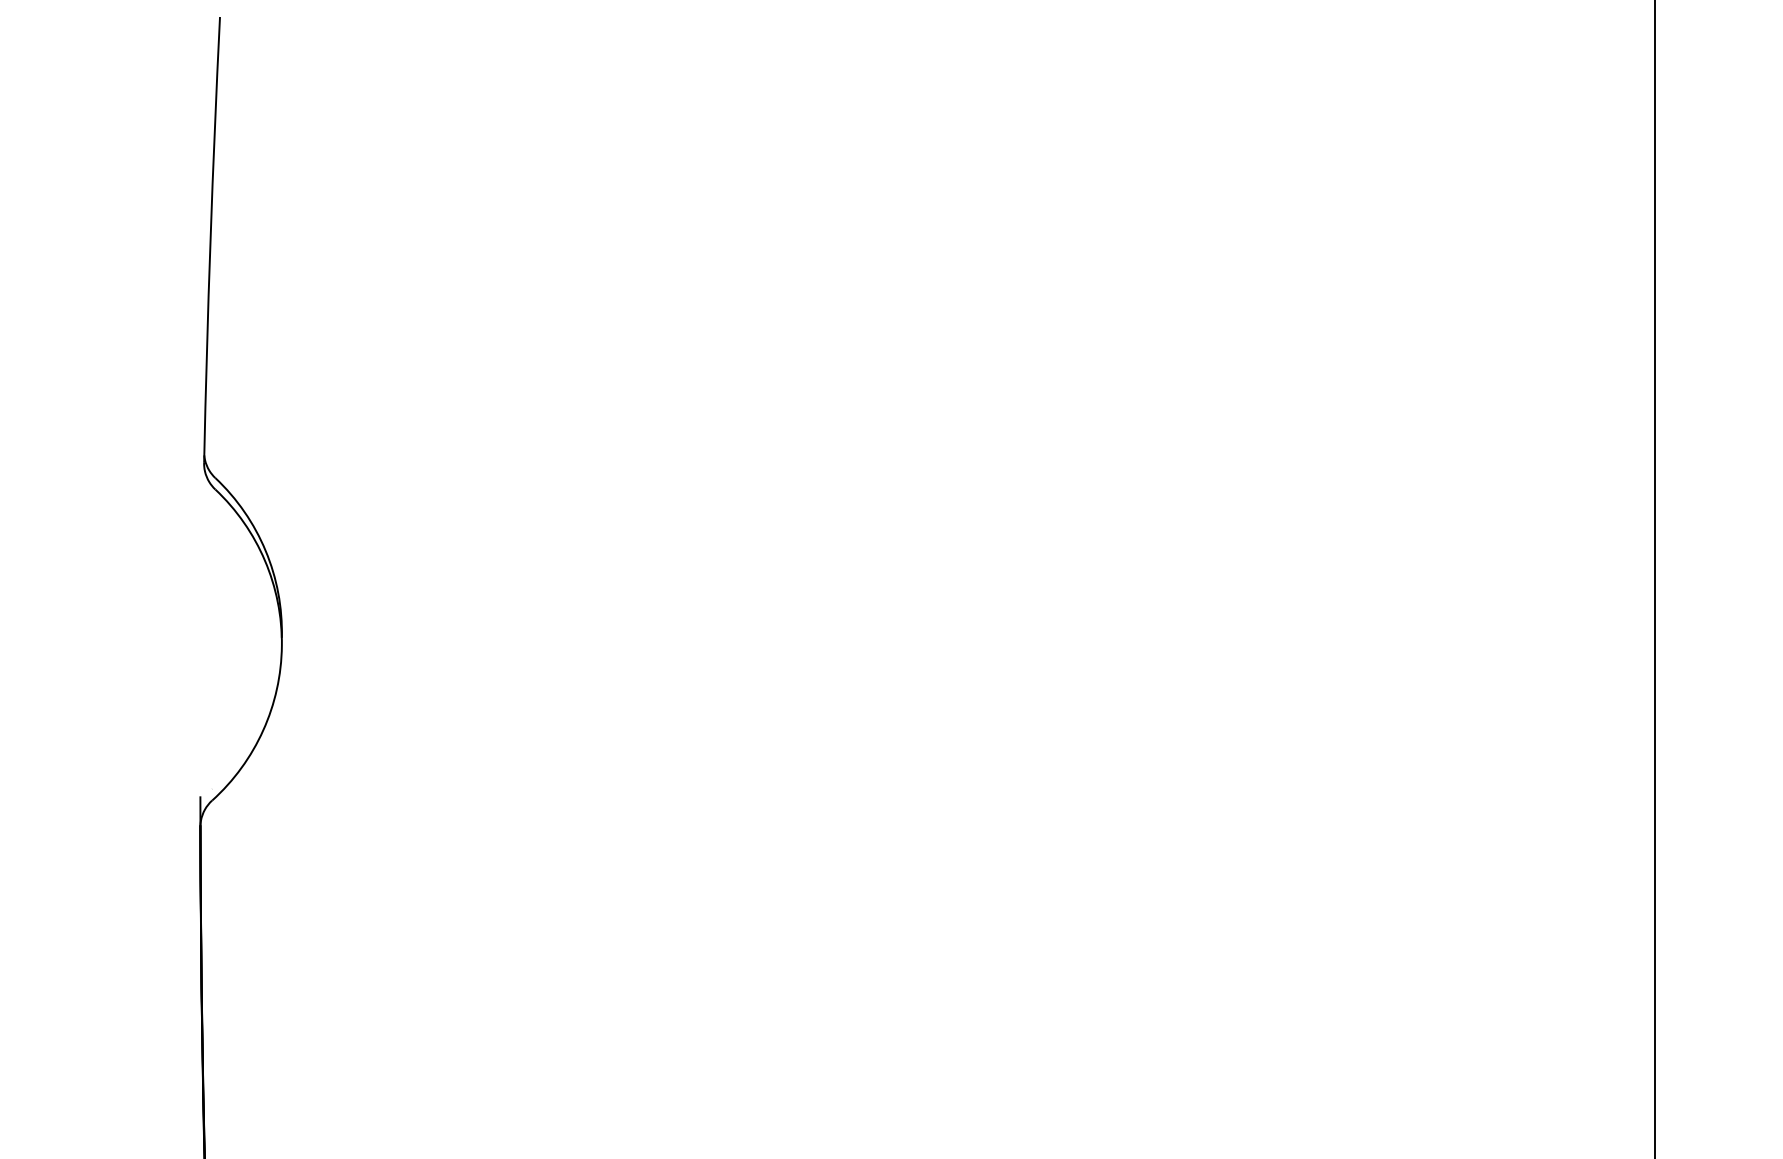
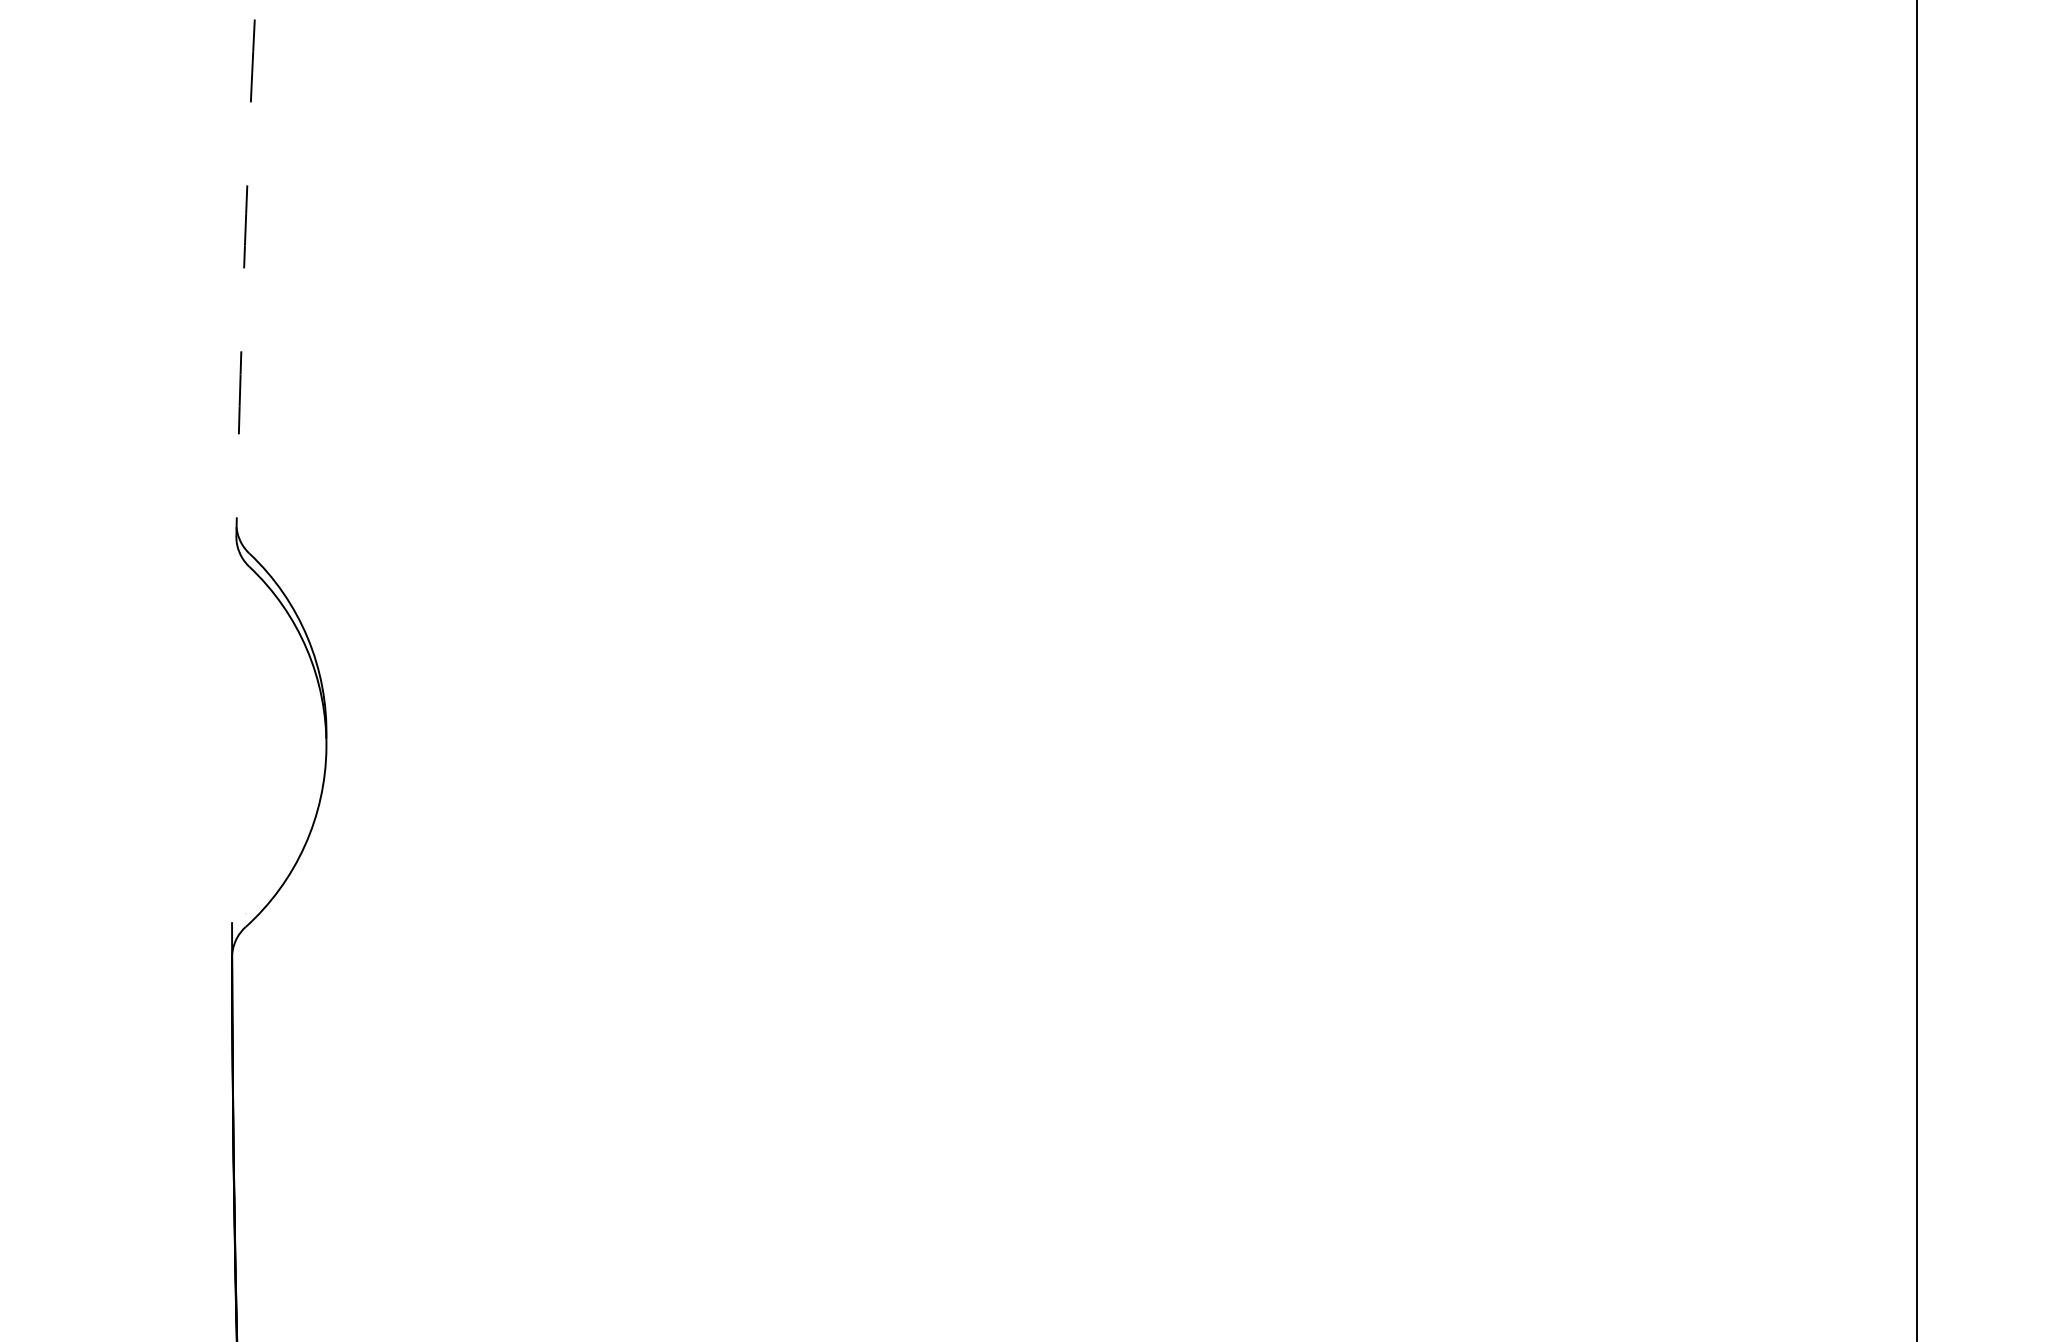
arc: (210, 239) -> (243, 277), solid -> dashed

